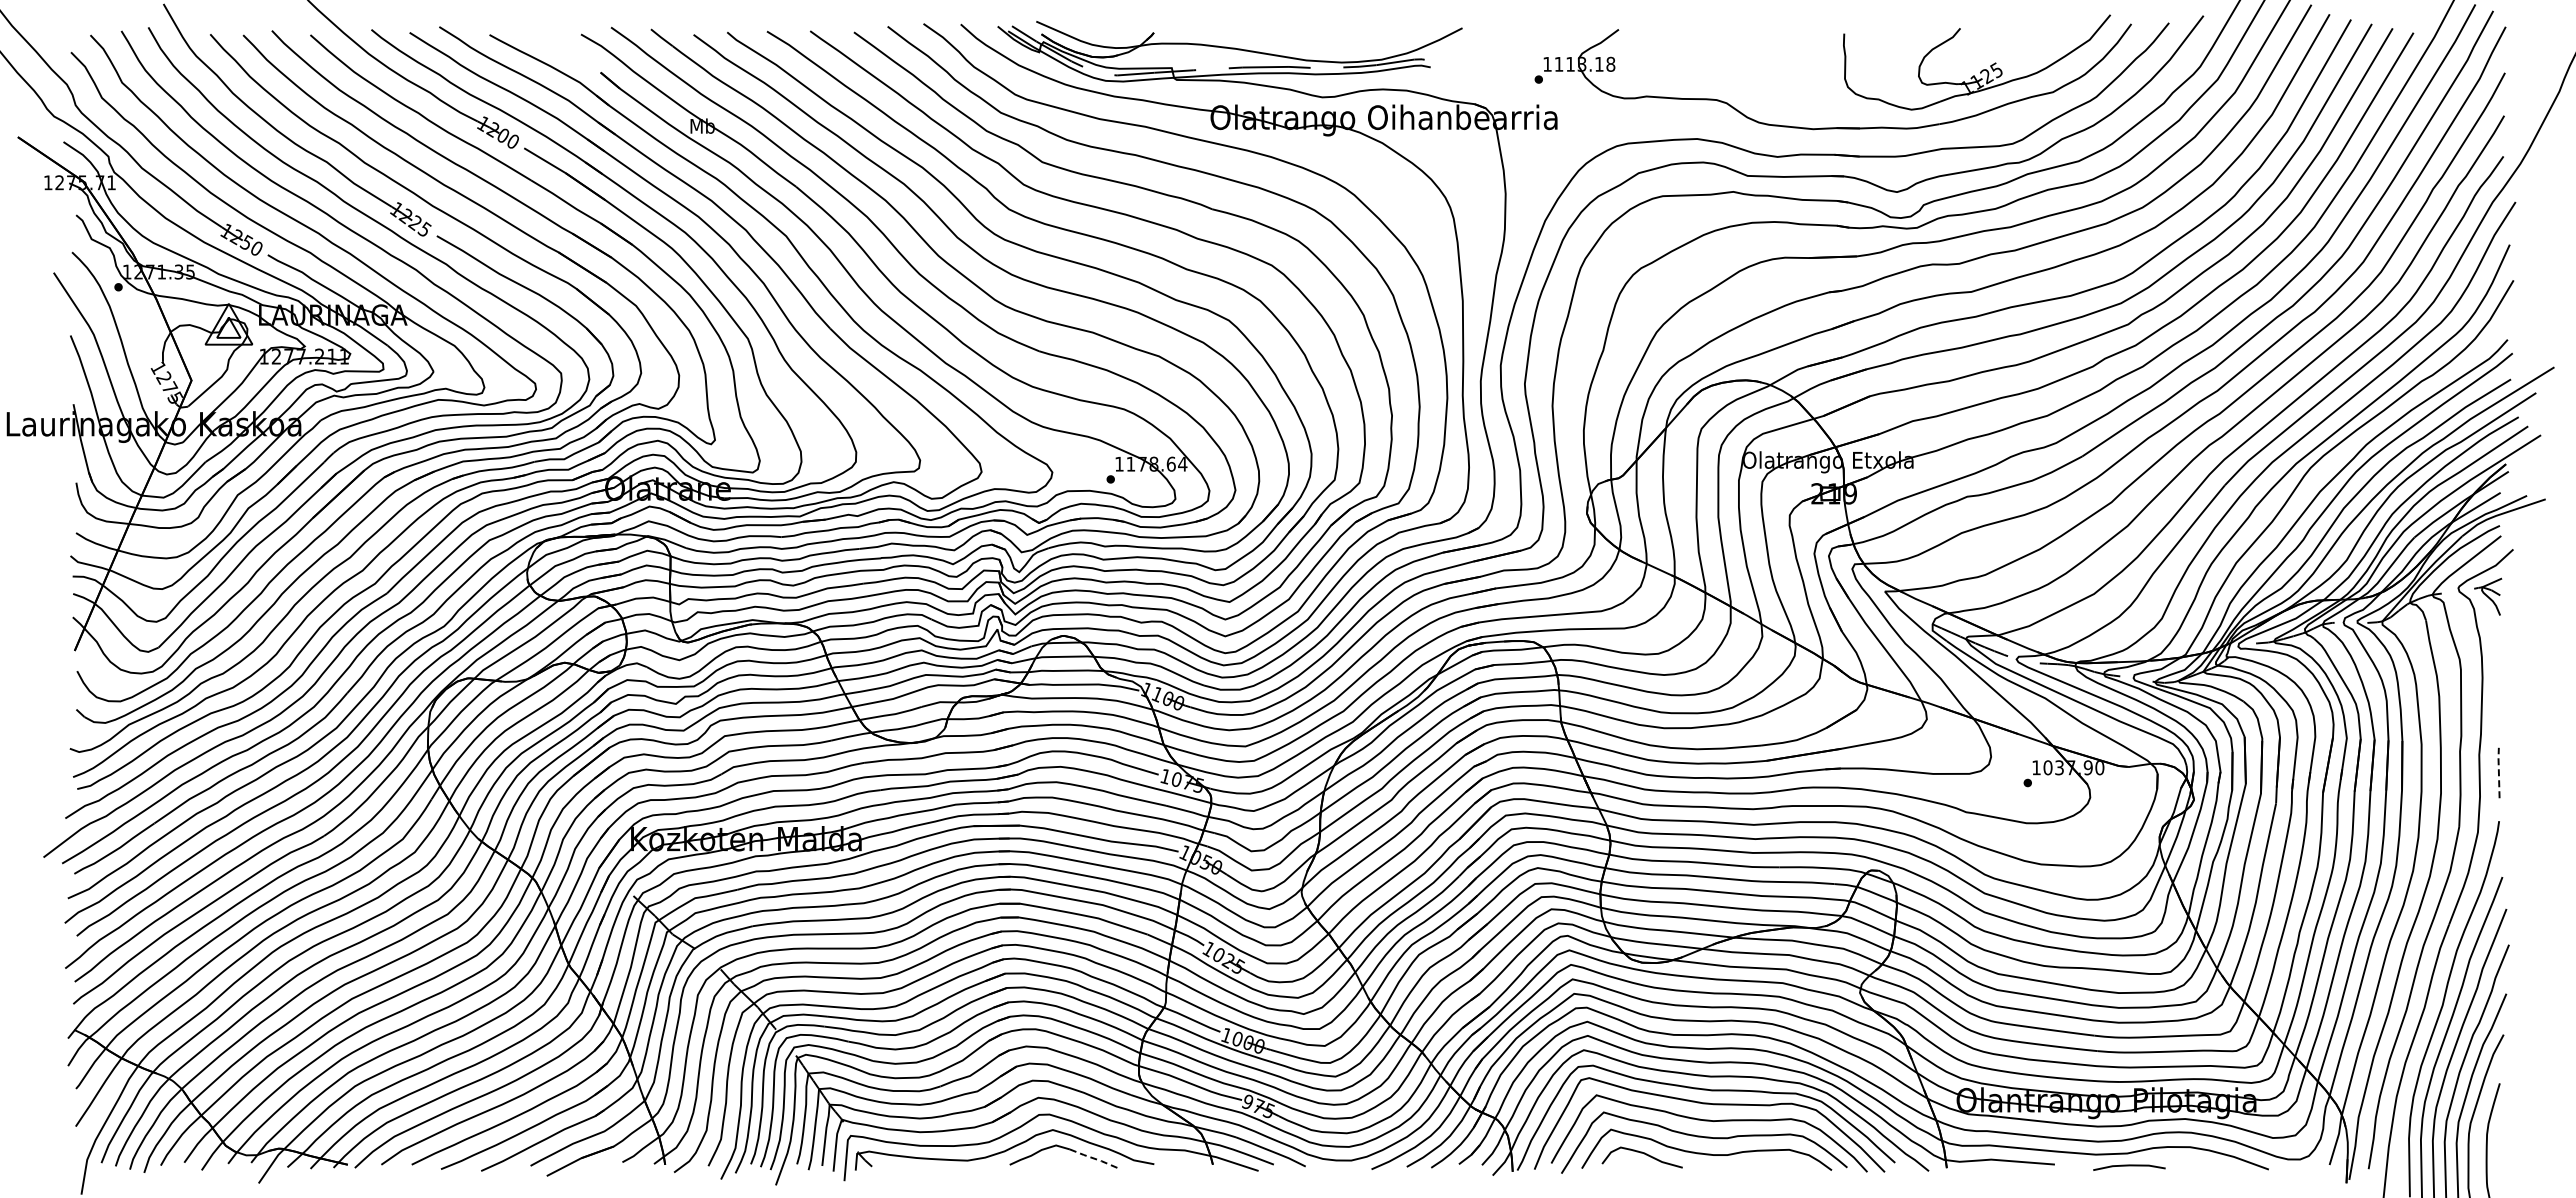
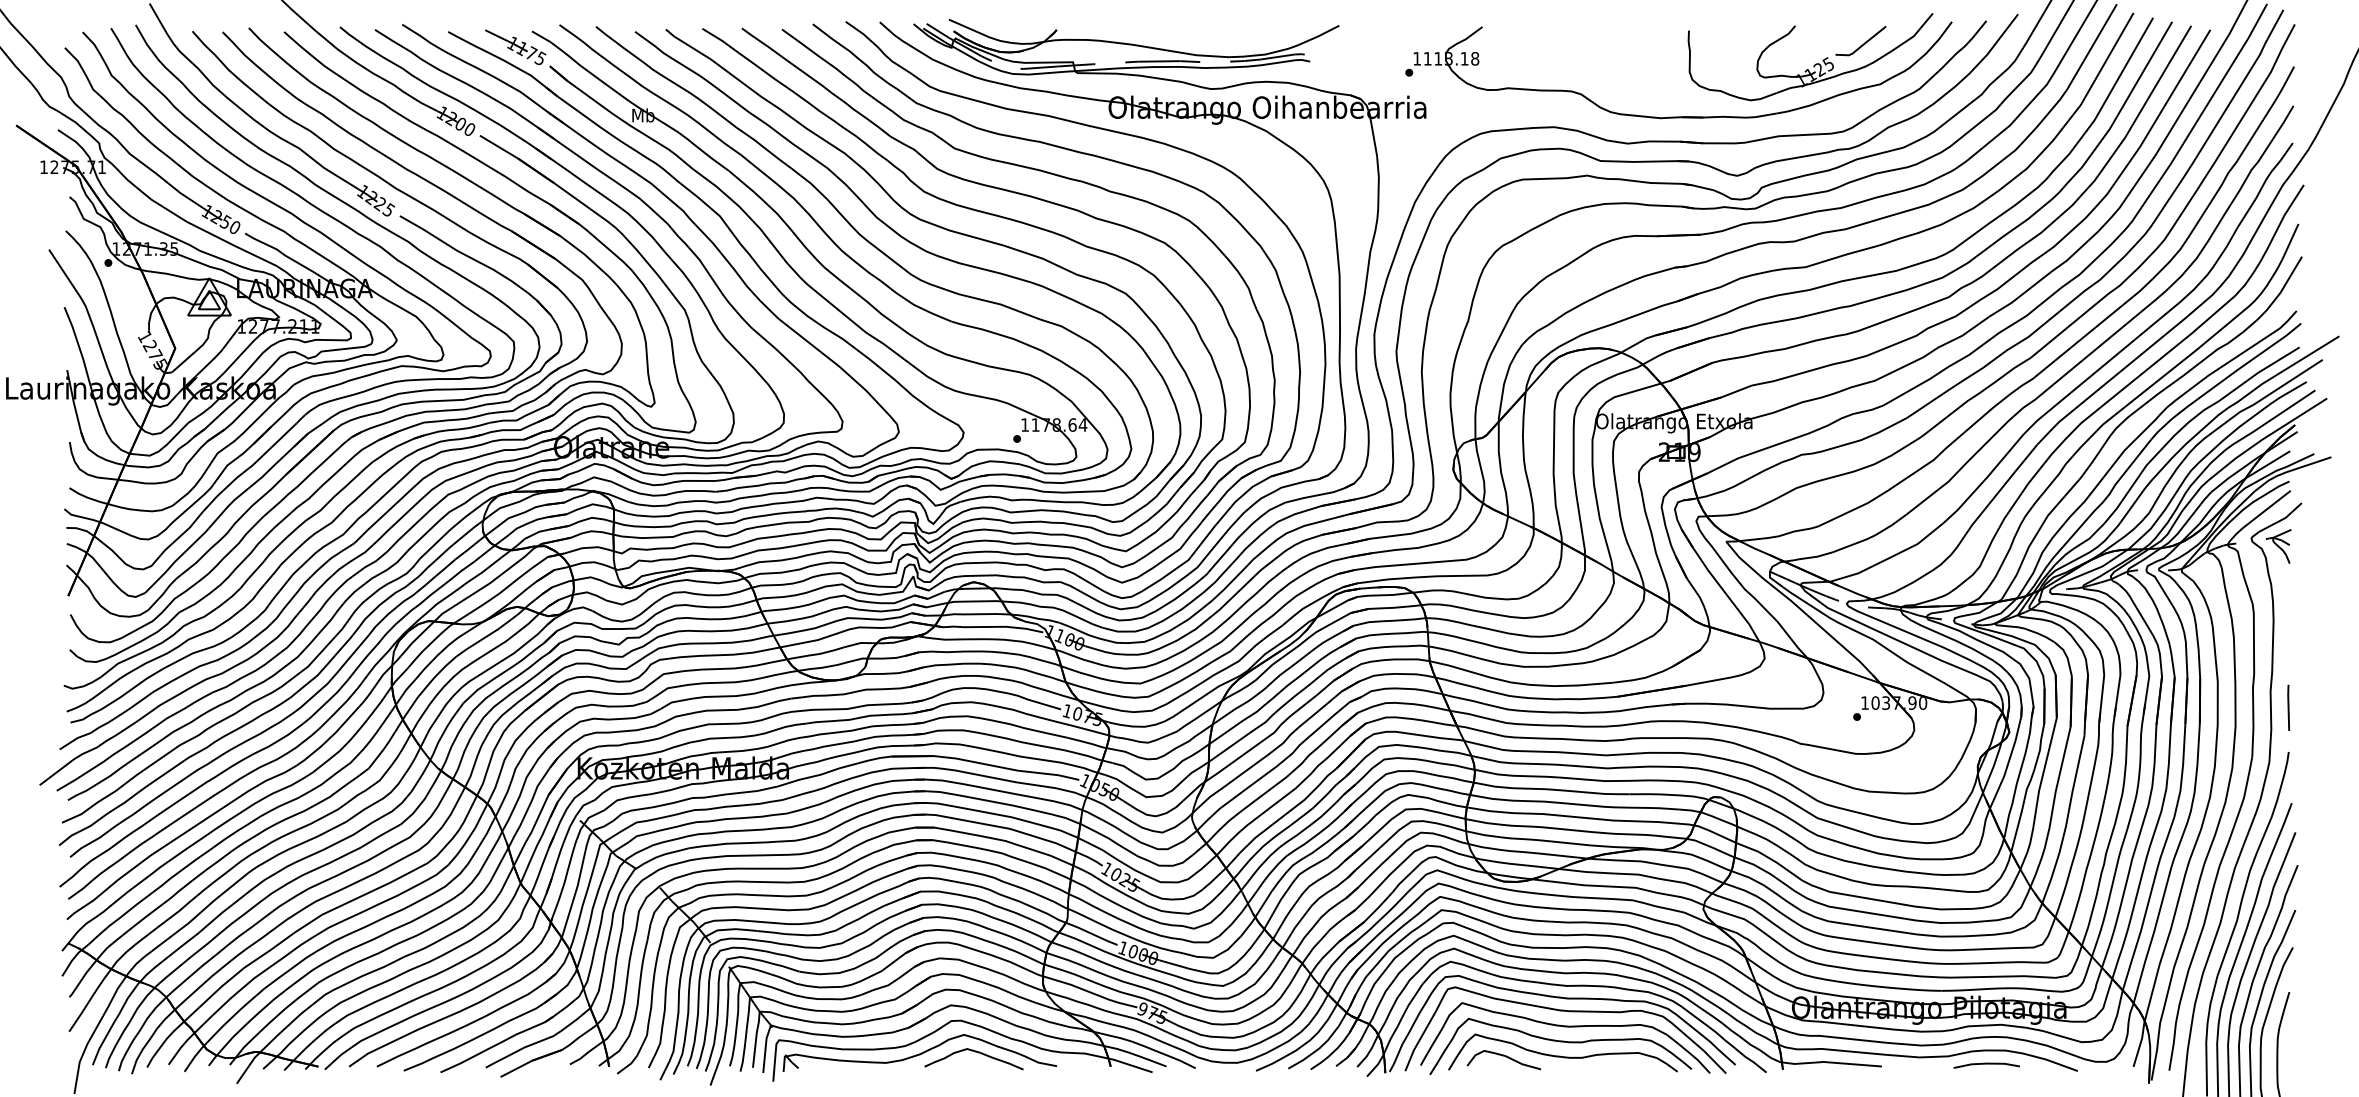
line: (2034, 47) -> (1863, 43), added
part: (562, 51) -> (515, 47), added
line: (2498, 772) -> (2288, 707), dashed -> solid
line: (1094, 1158) -> (1002, 1060), dashed -> solid
line: (2129, 1166) -> (1986, 1064), moved

